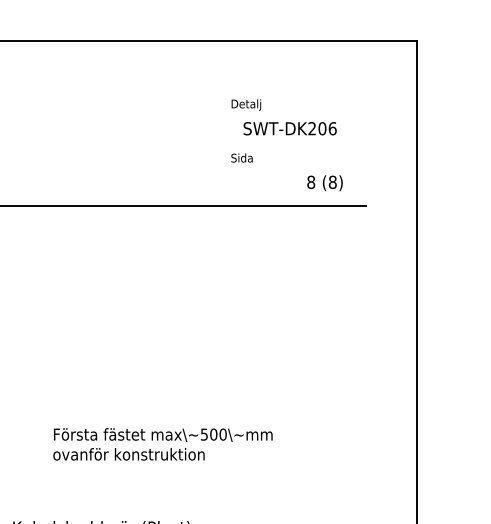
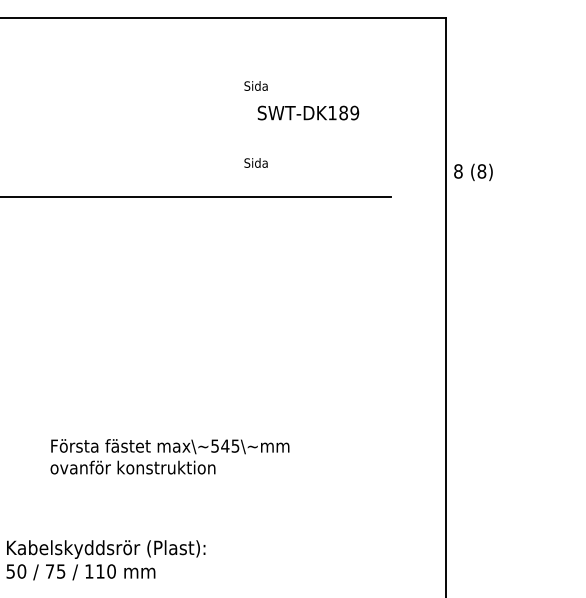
text: (246, 105) -> (260, 87), Detalj -> Sida
text: (322, 128) -> (343, 112), SWT-DK206 -> SWT-DK189
text: (241, 157) -> (255, 162), moved
text: (325, 182) -> (473, 171), moved
text: (218, 434) -> (230, 445), 500 -> 545

